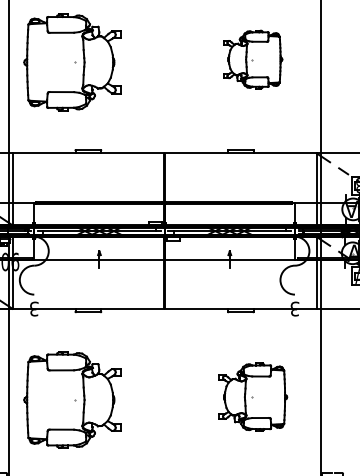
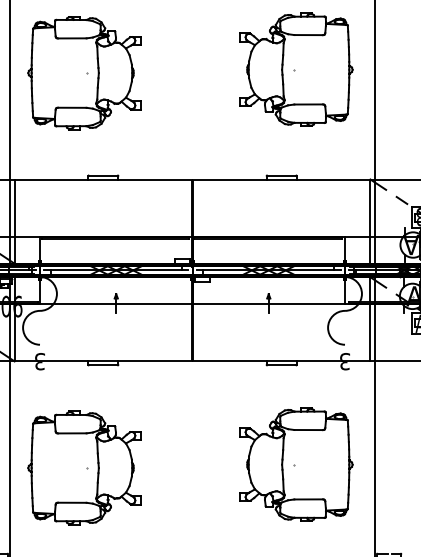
part: (253, 59) -> (296, 69), size x1.67
part: (253, 397) -> (296, 465), size x1.43

